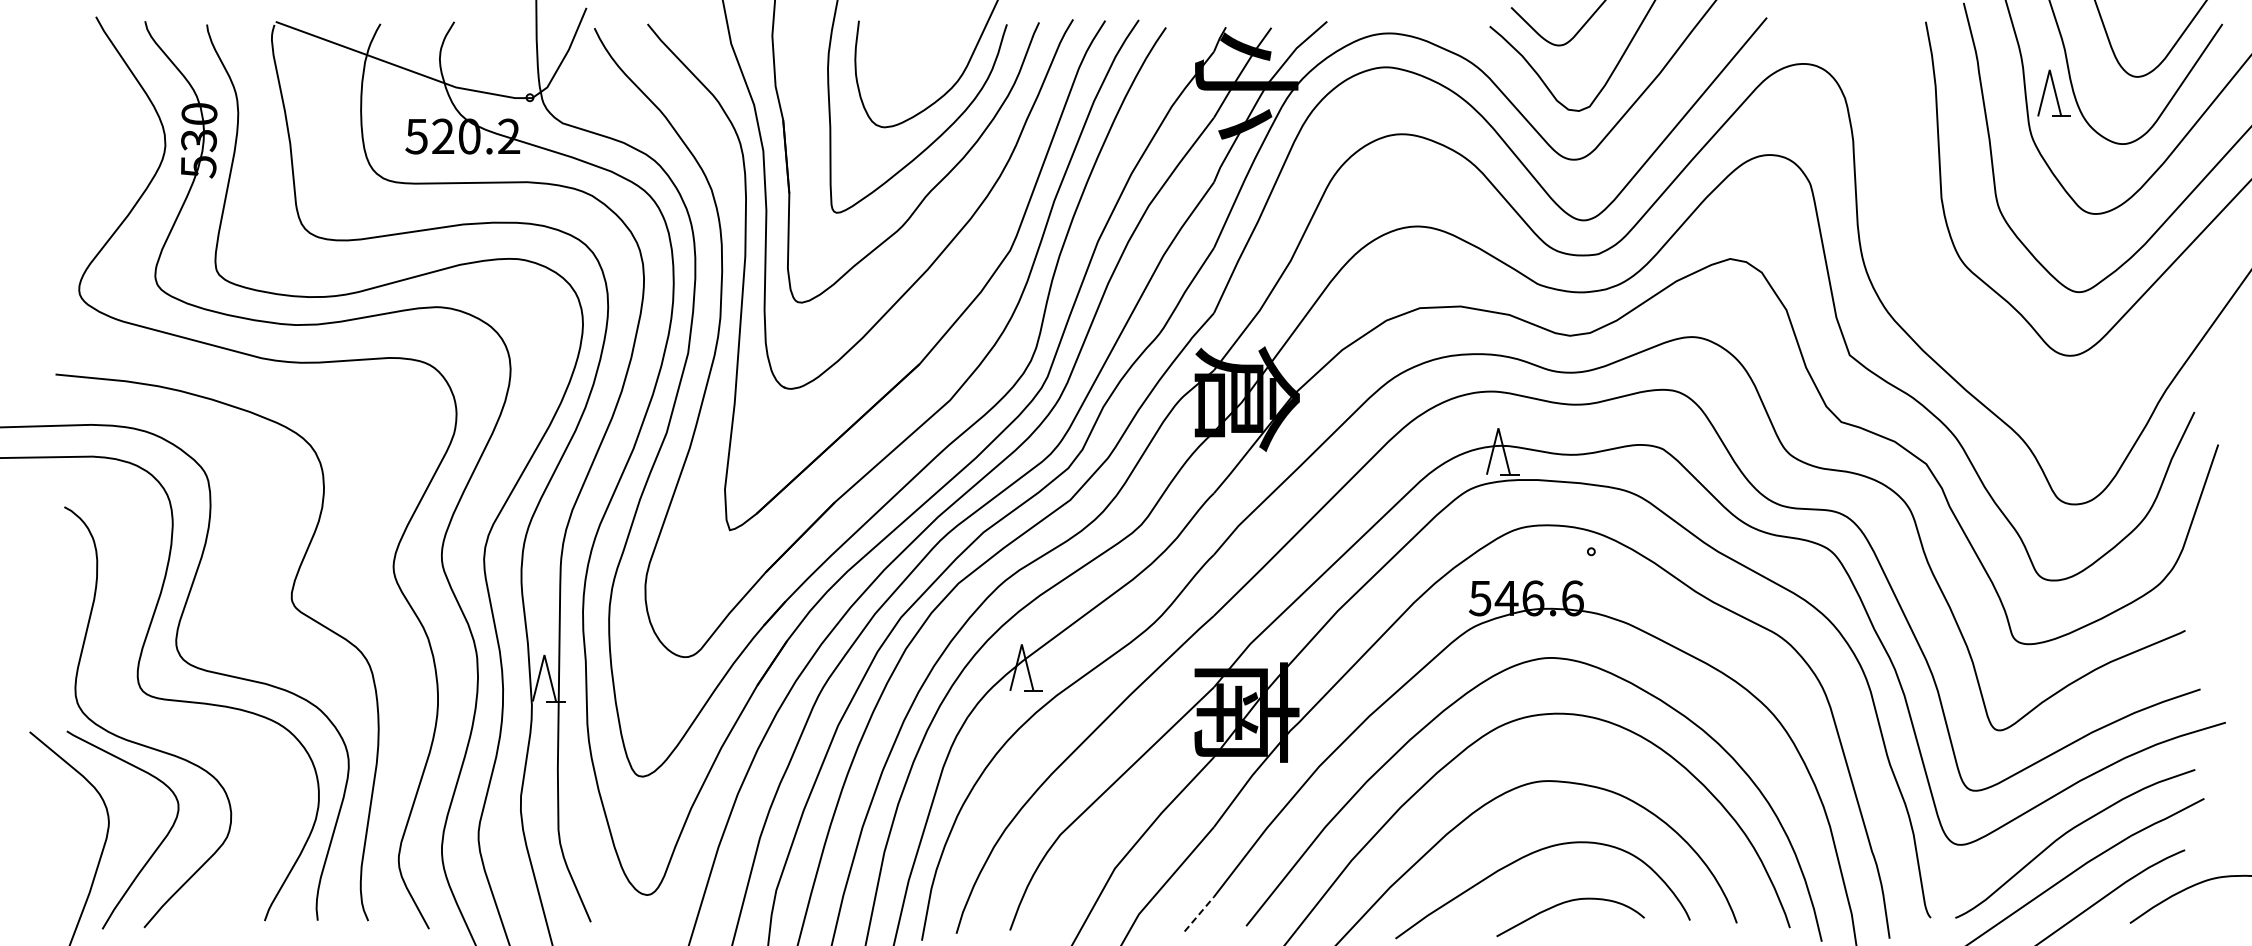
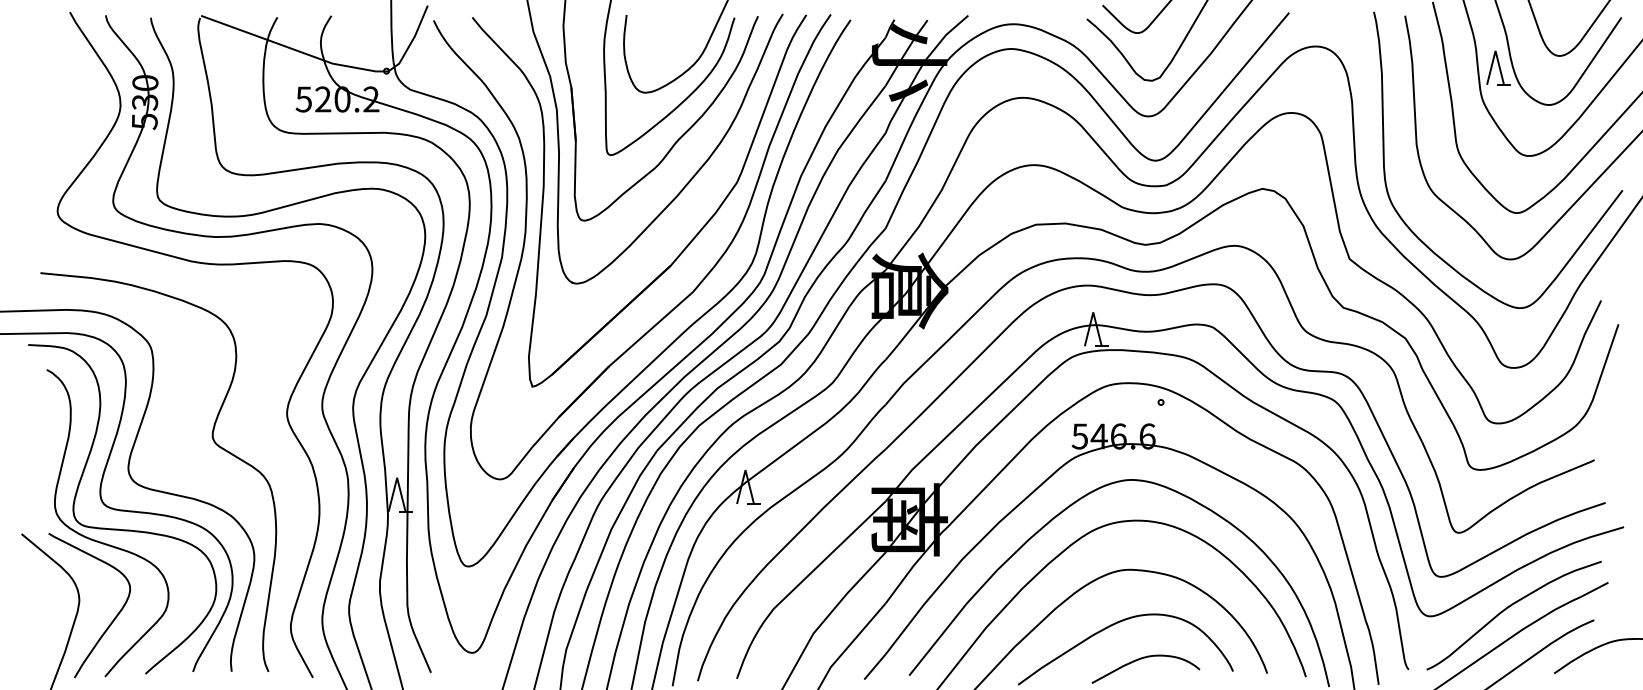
curve: (1945, 326) -> (1419, 238), added
curve: (167, 725) -> (122, 529), added
line: (1199, 914) -> (875, 667), dashed -> solid

